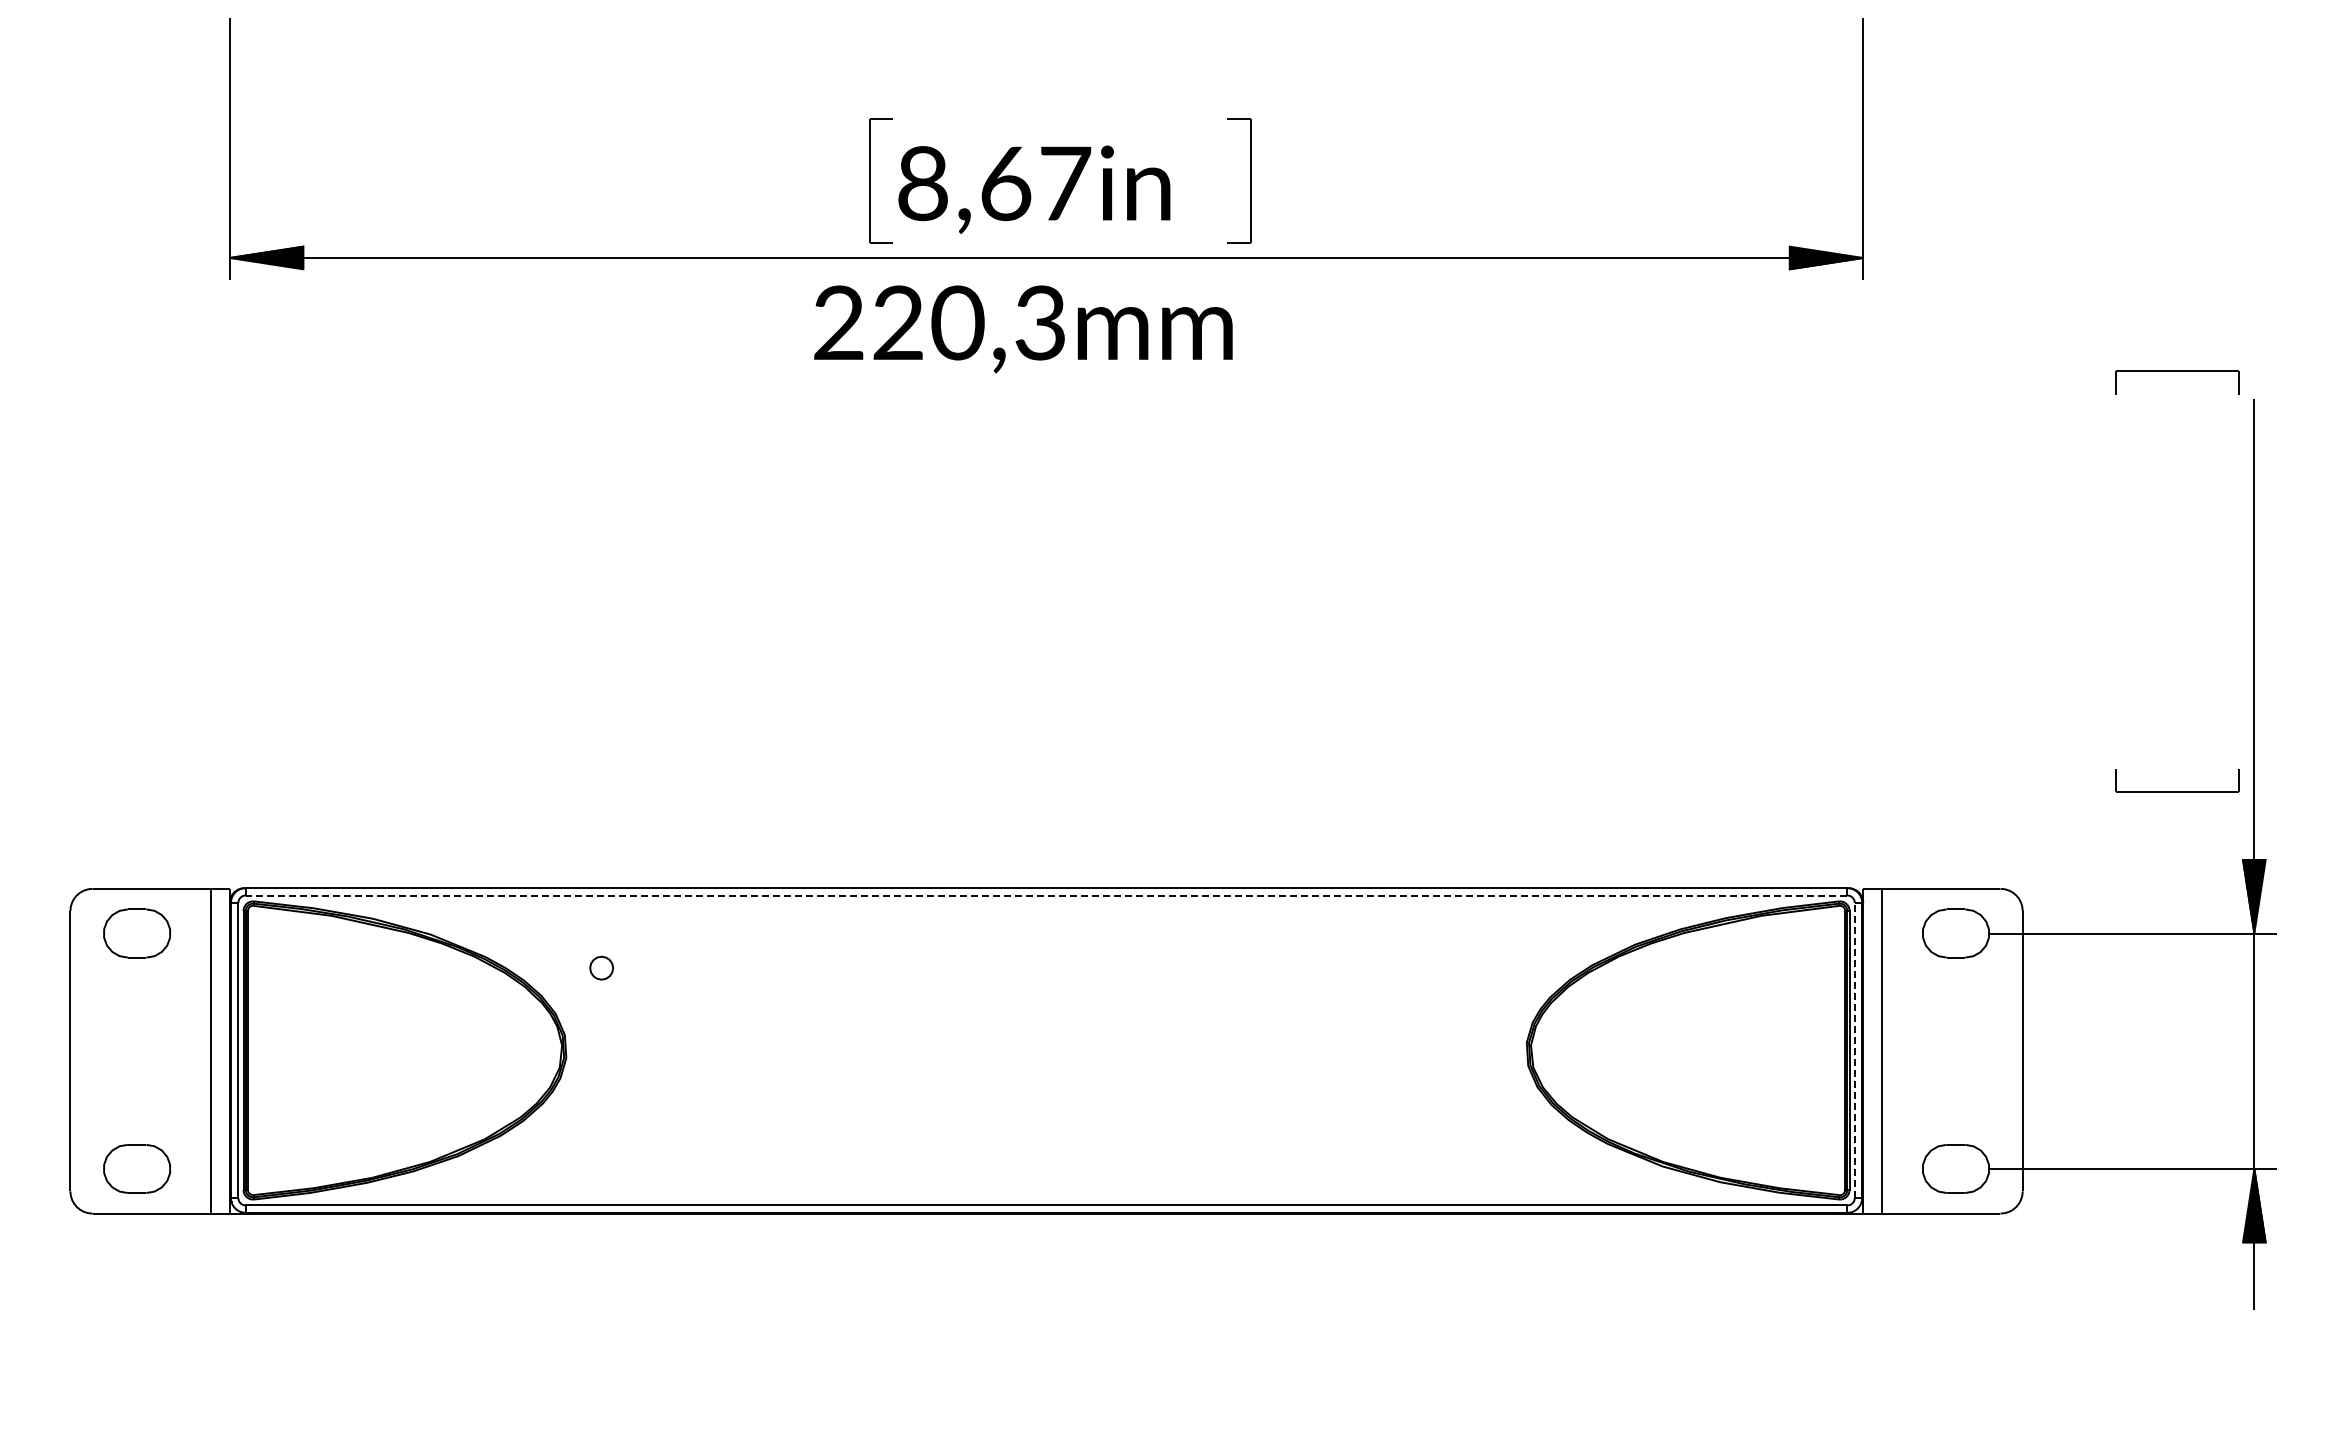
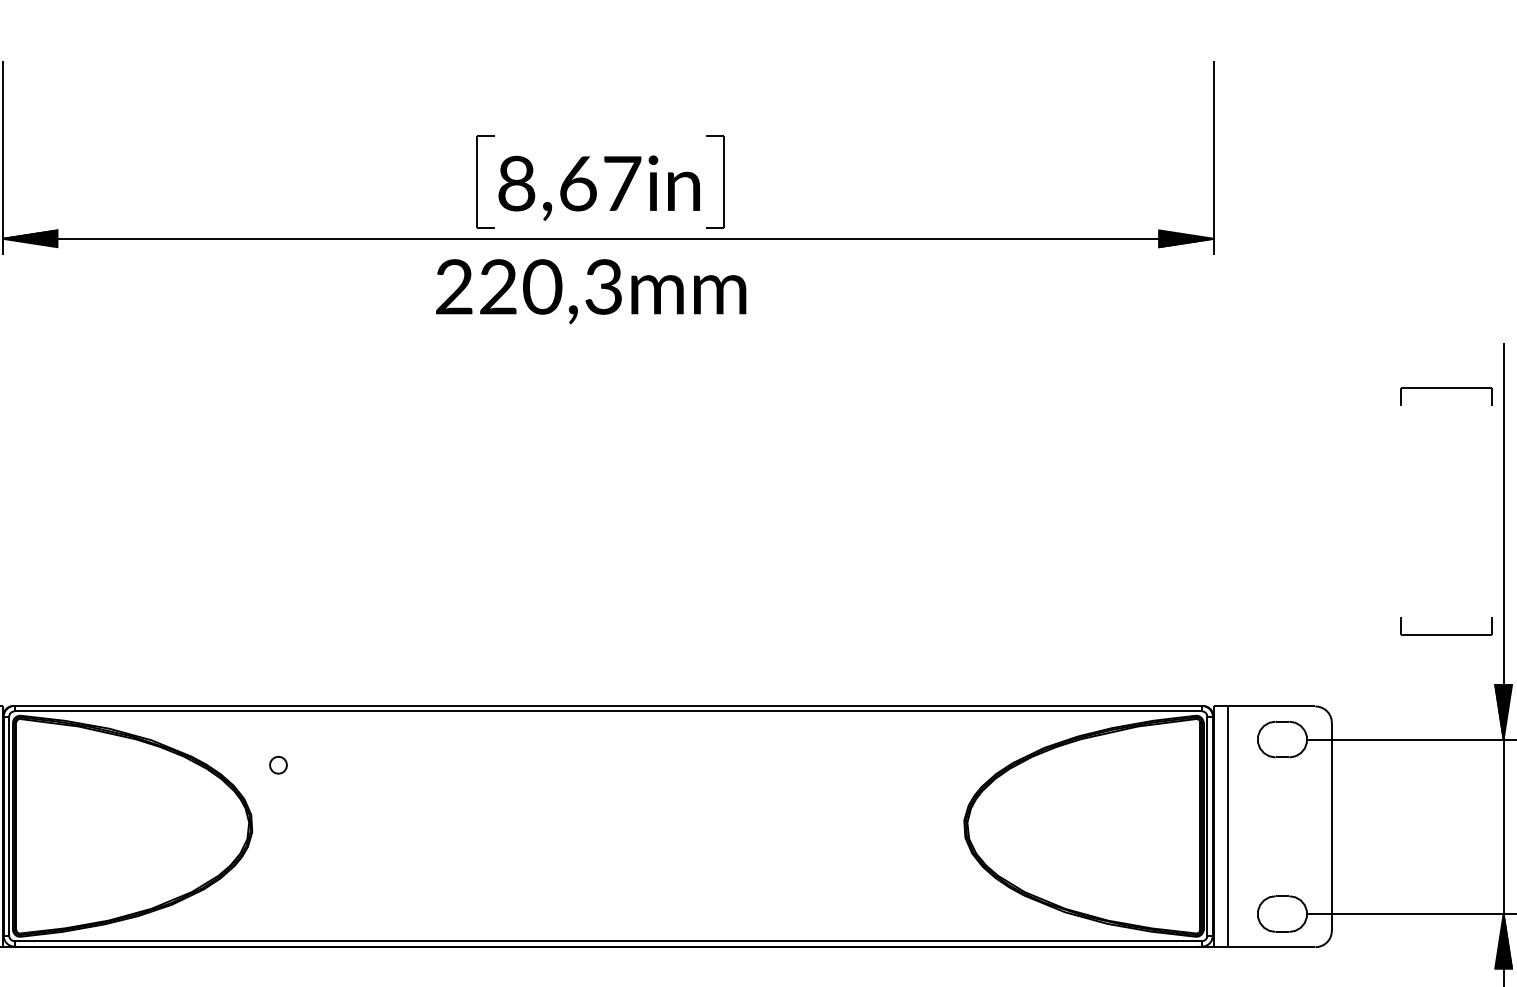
part: (1250, 180) -> (723, 181), moved
part: (2177, 371) -> (1446, 388), moved
line: (1046, 895) -> (608, 711), dashed -> solid
line: (1854, 1050) -> (1207, 826), dashed -> solid

